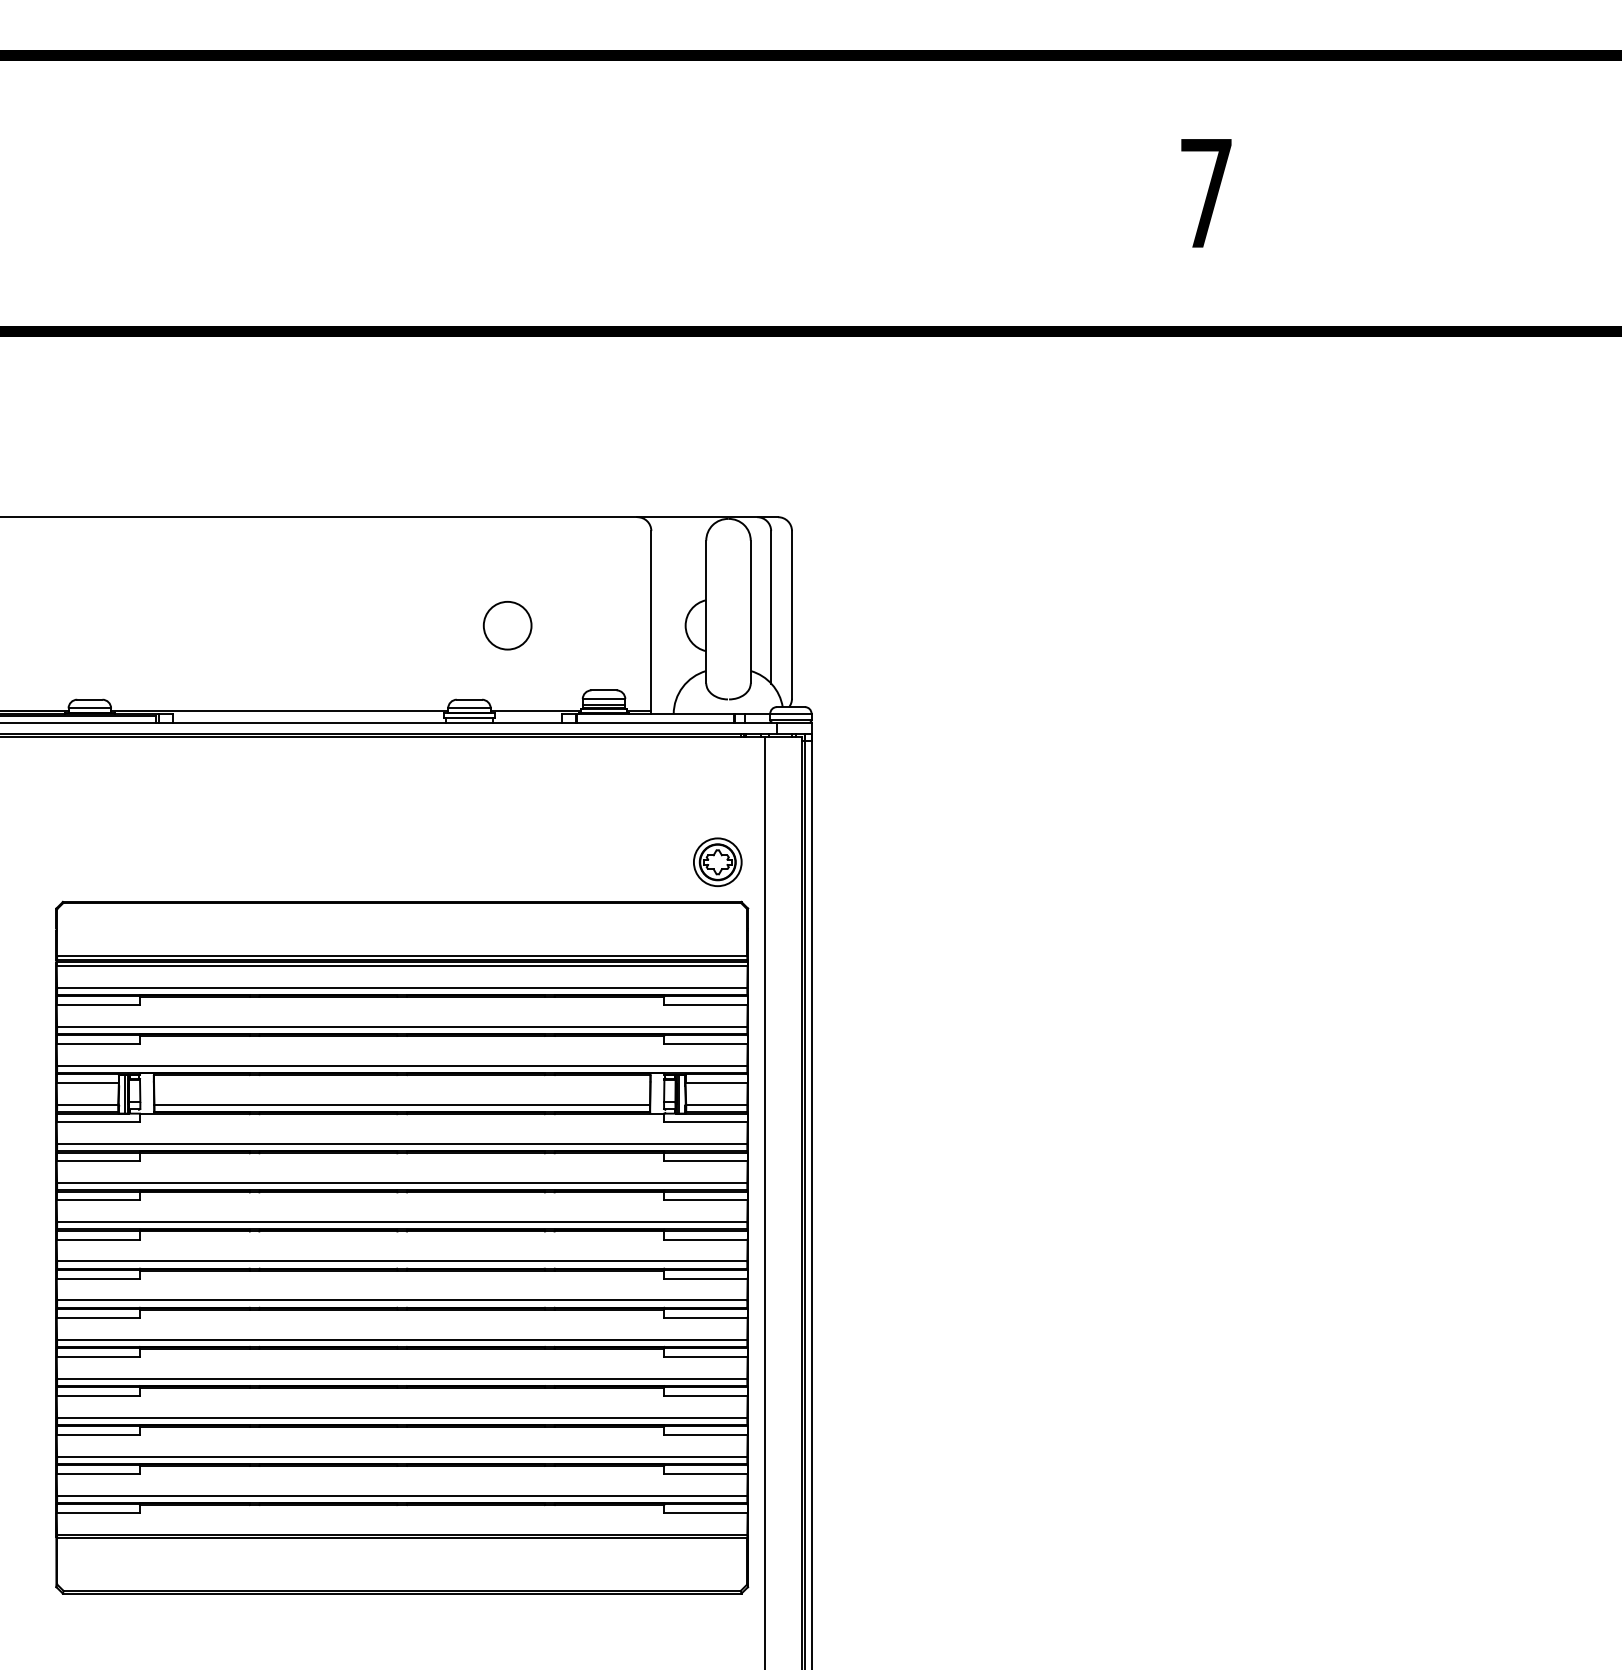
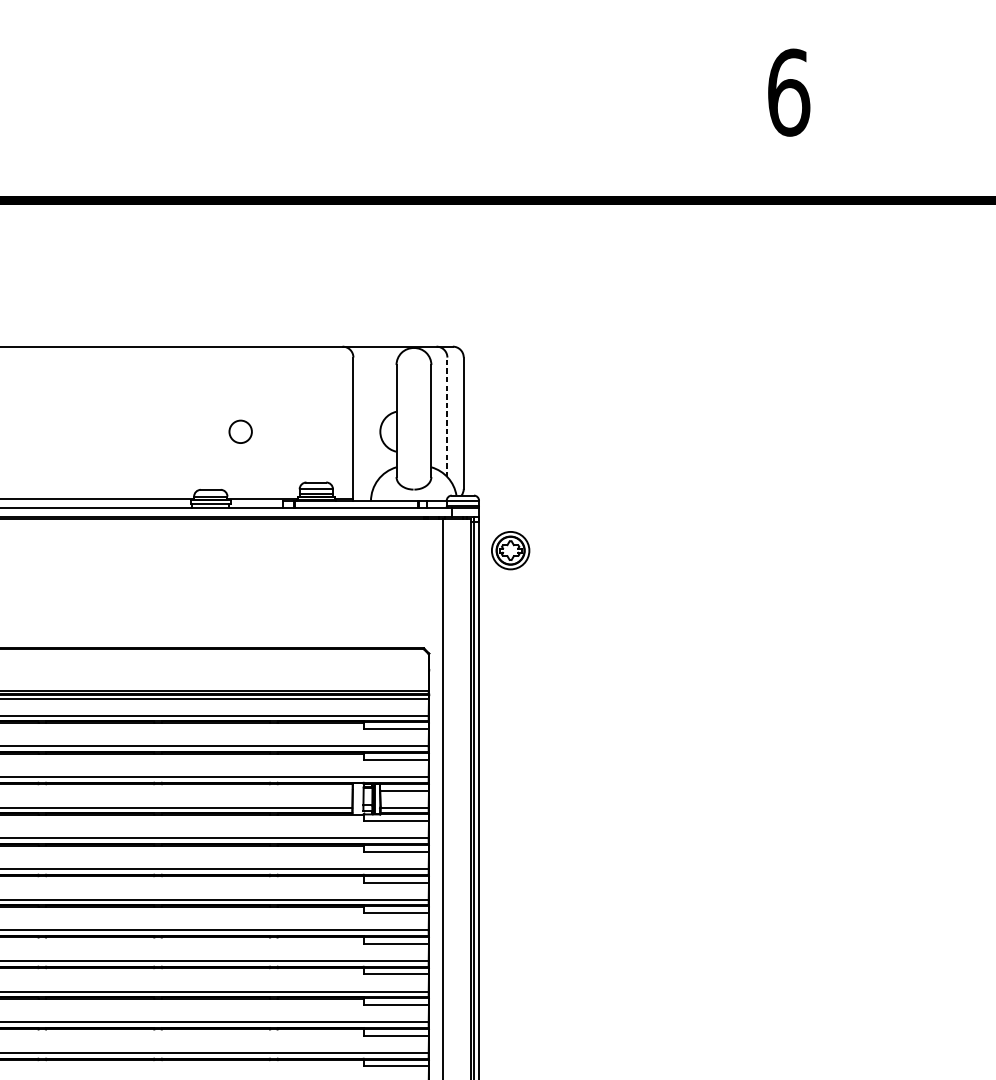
text: (1206, 193) -> (788, 92), 7 -> 6
line: (771, 606) -> (447, 416), solid -> dashed
circle: (507, 625) -> (240, 431), size x0.6
part: (717, 862) -> (510, 550), moved

